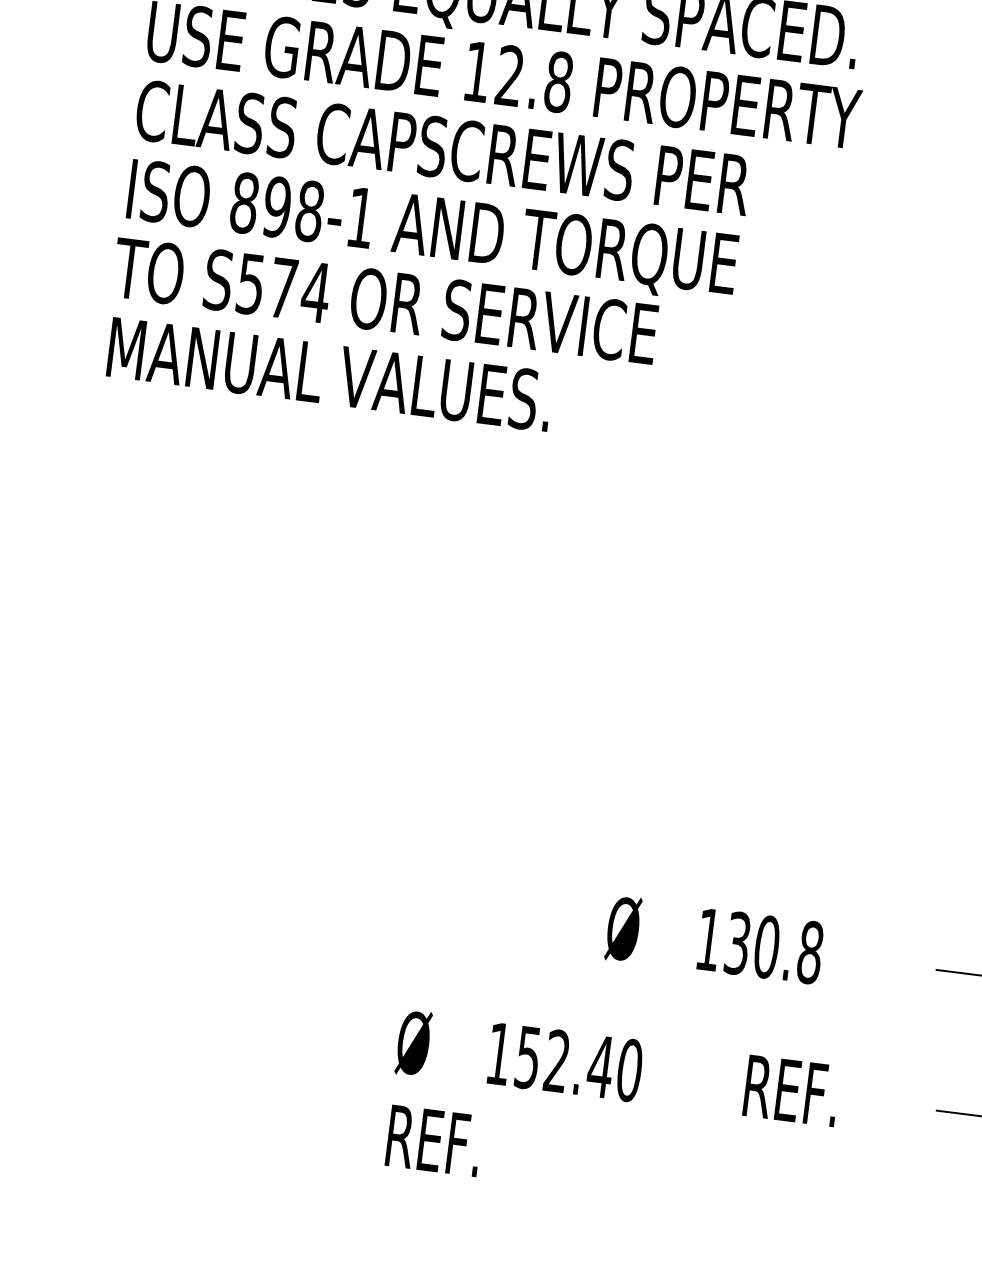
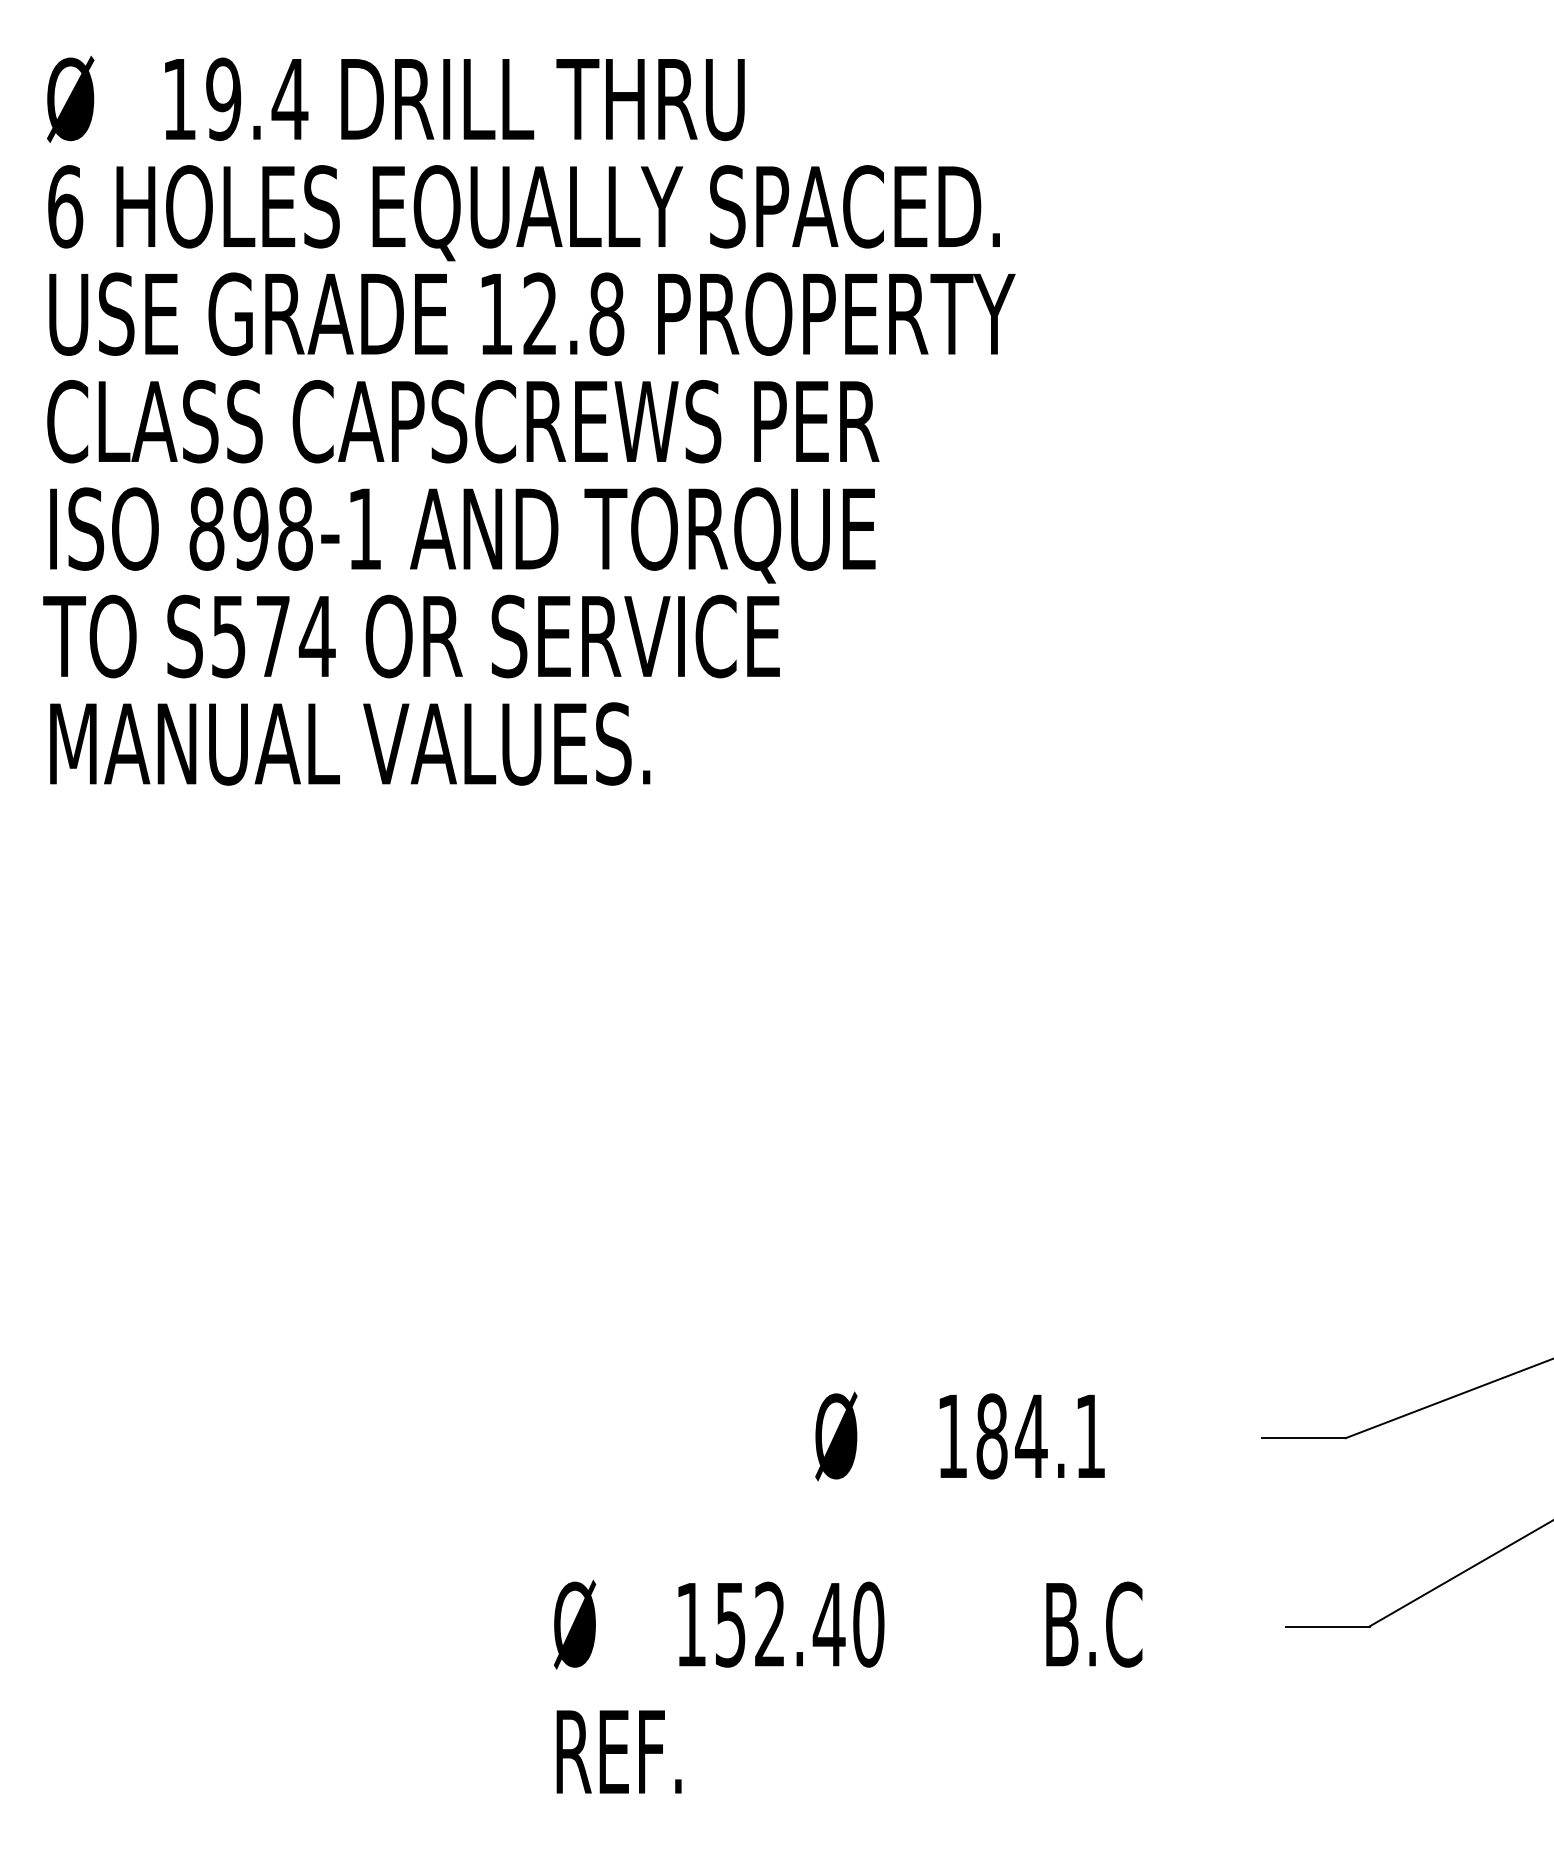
text: (774, 948) -> (1041, 1436), 130.8 -> 184.1
text: (791, 1090) -> (1088, 1624), REF. -> B.C

